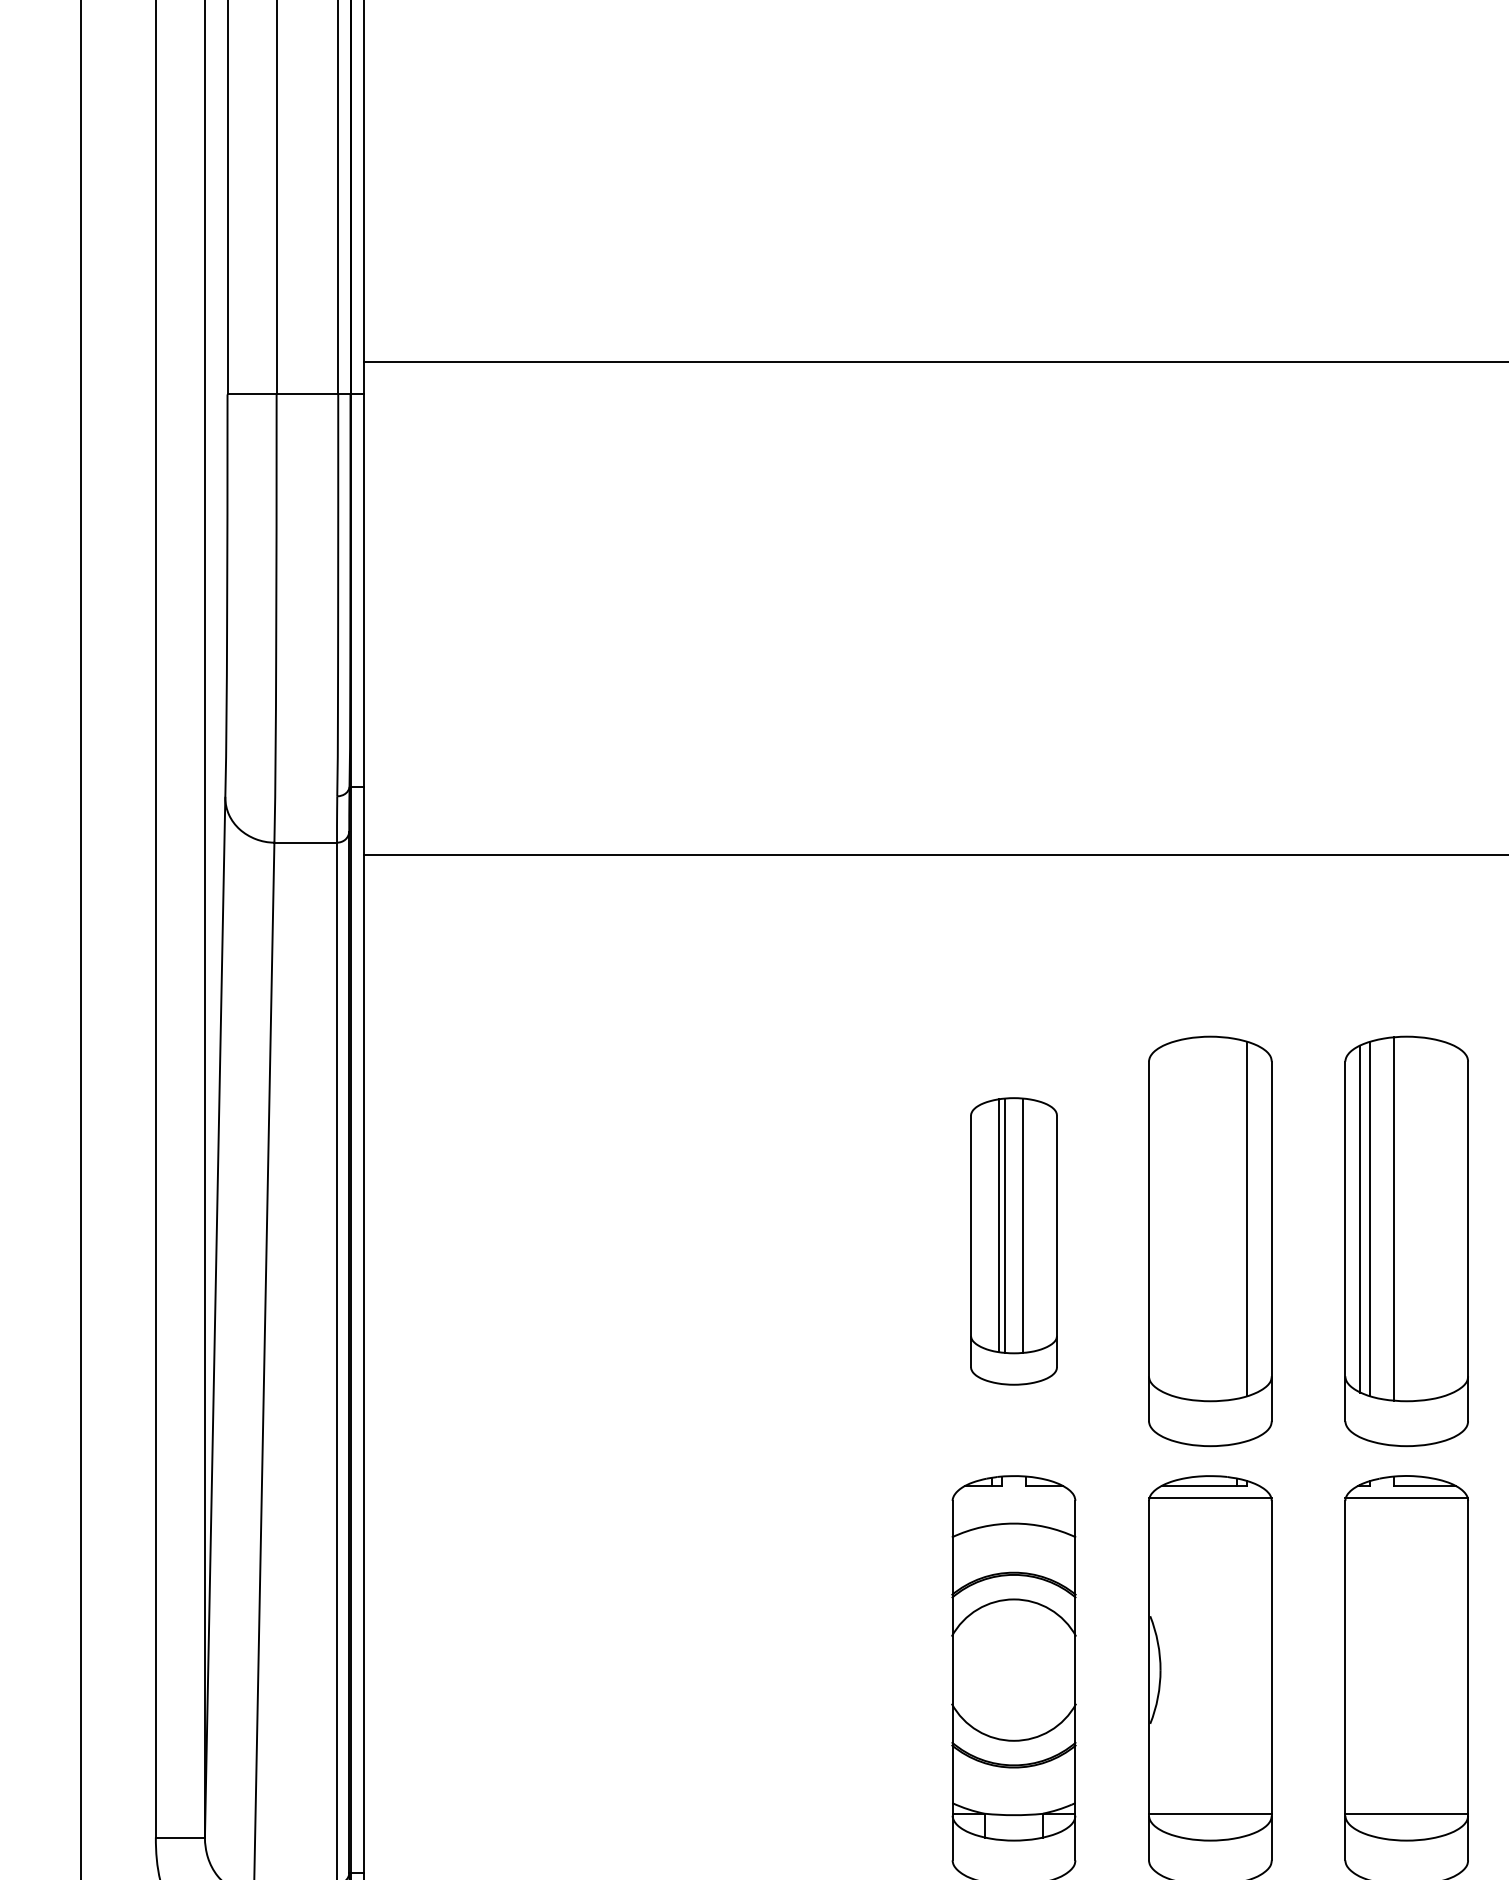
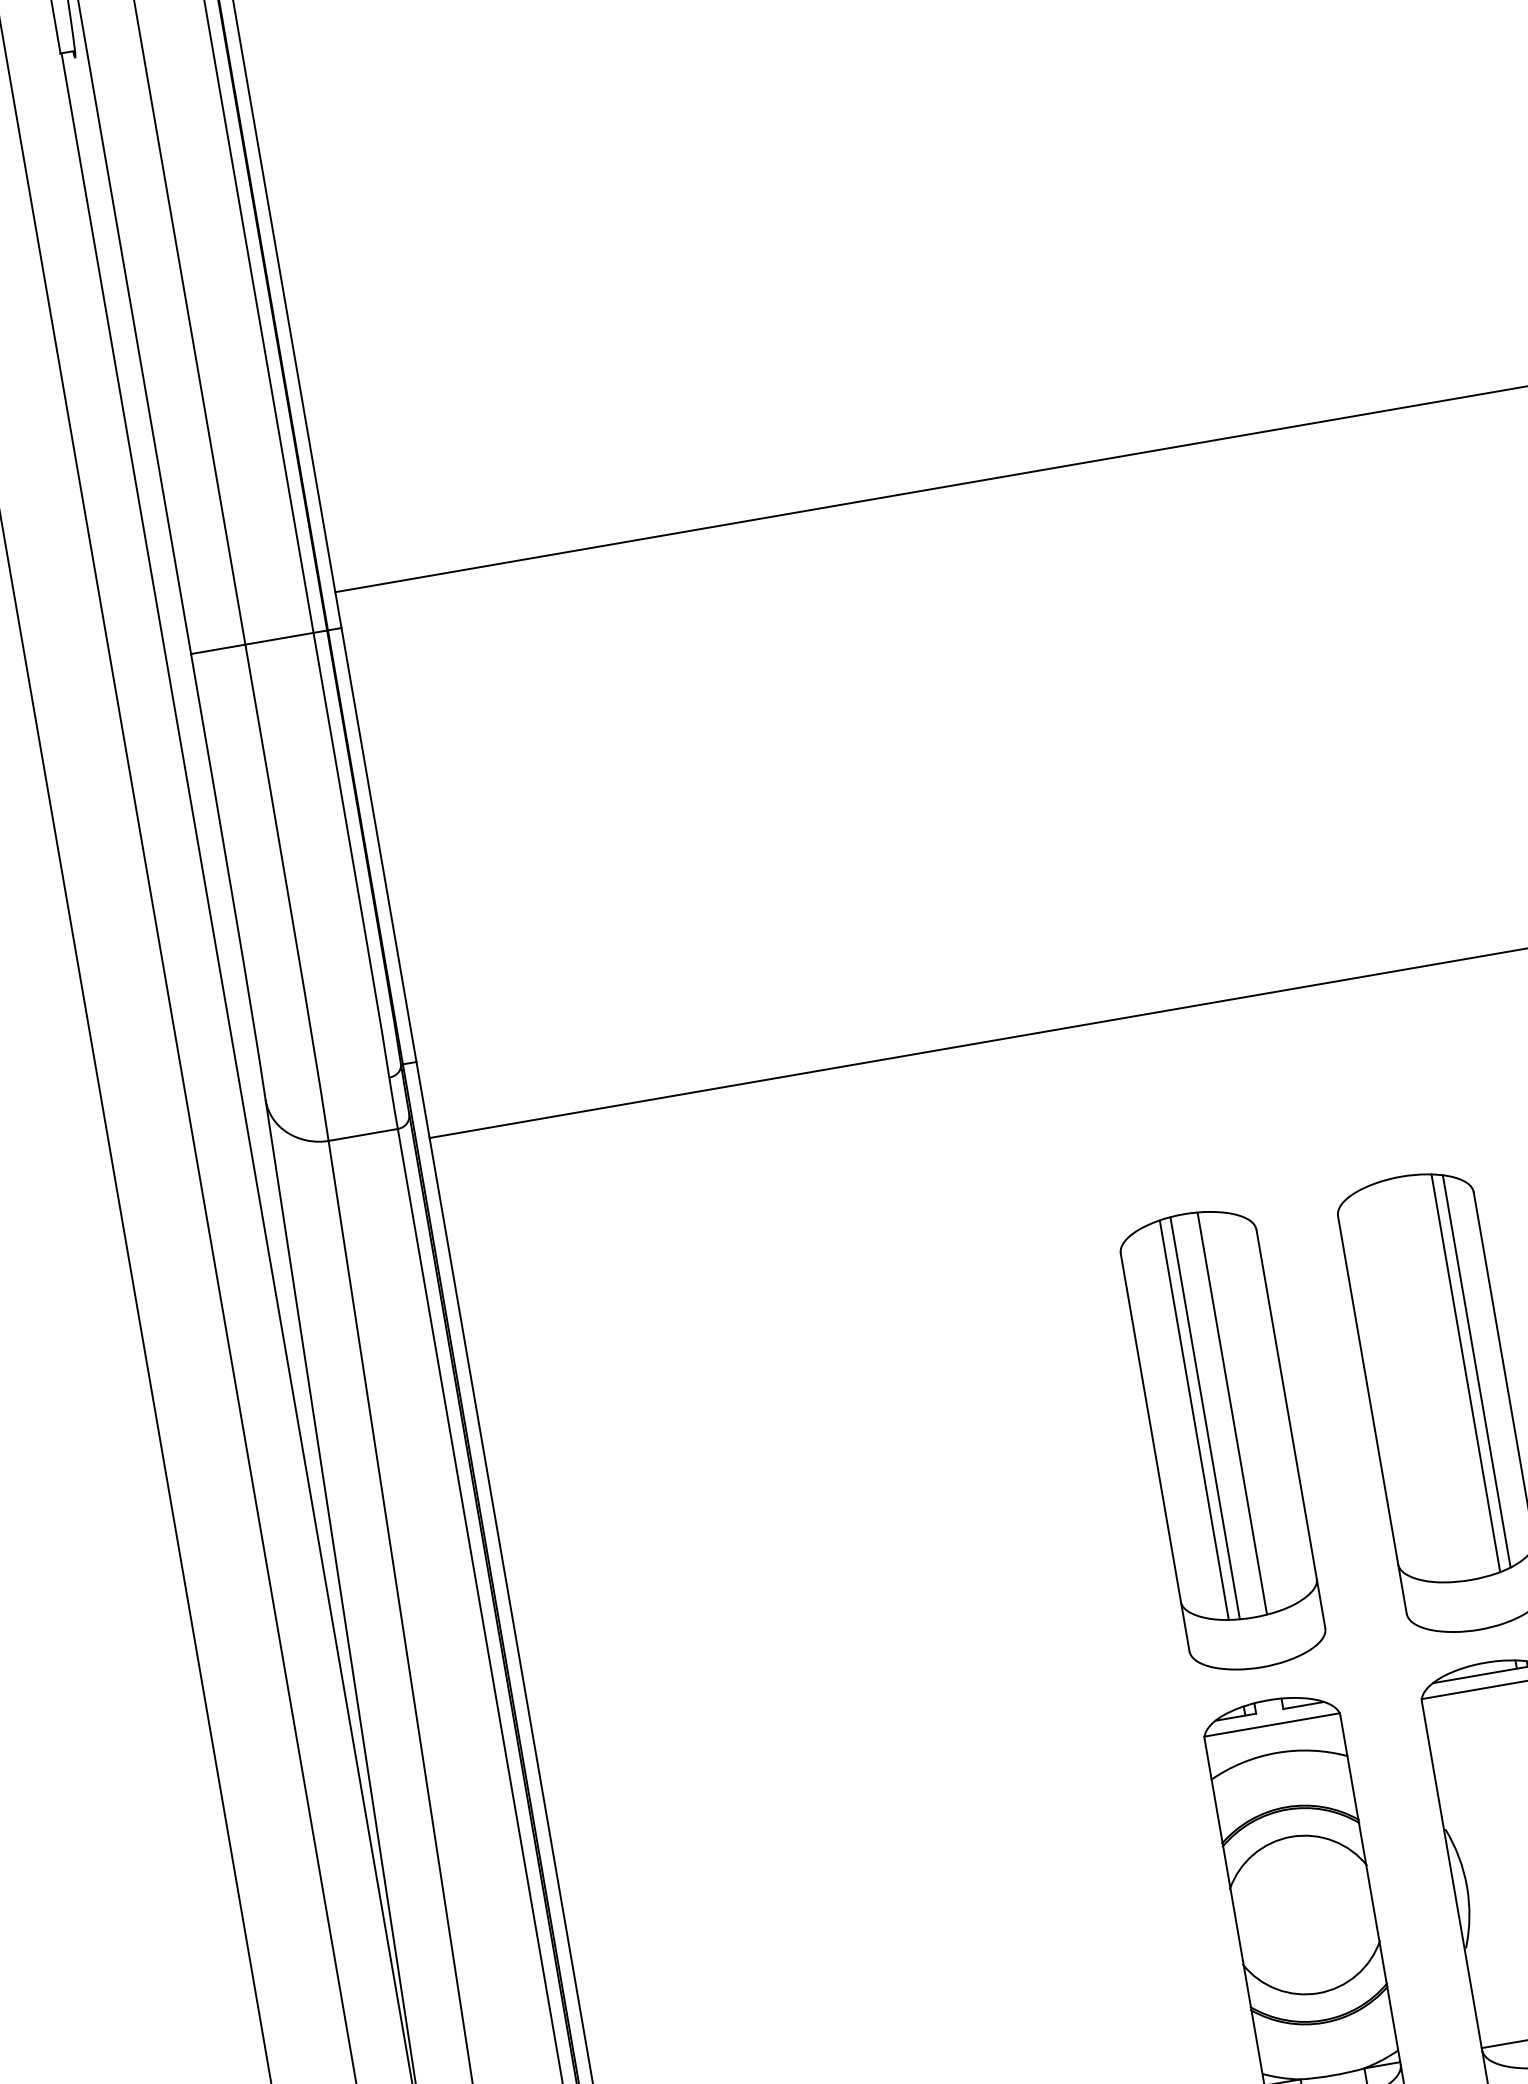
line: (1237, 1218) -> (1465, 1372), added
part: (1013, 1241) -> (1222, 1440), size x1.43
line: (1013, 1498) -> (1271, 1725), added

